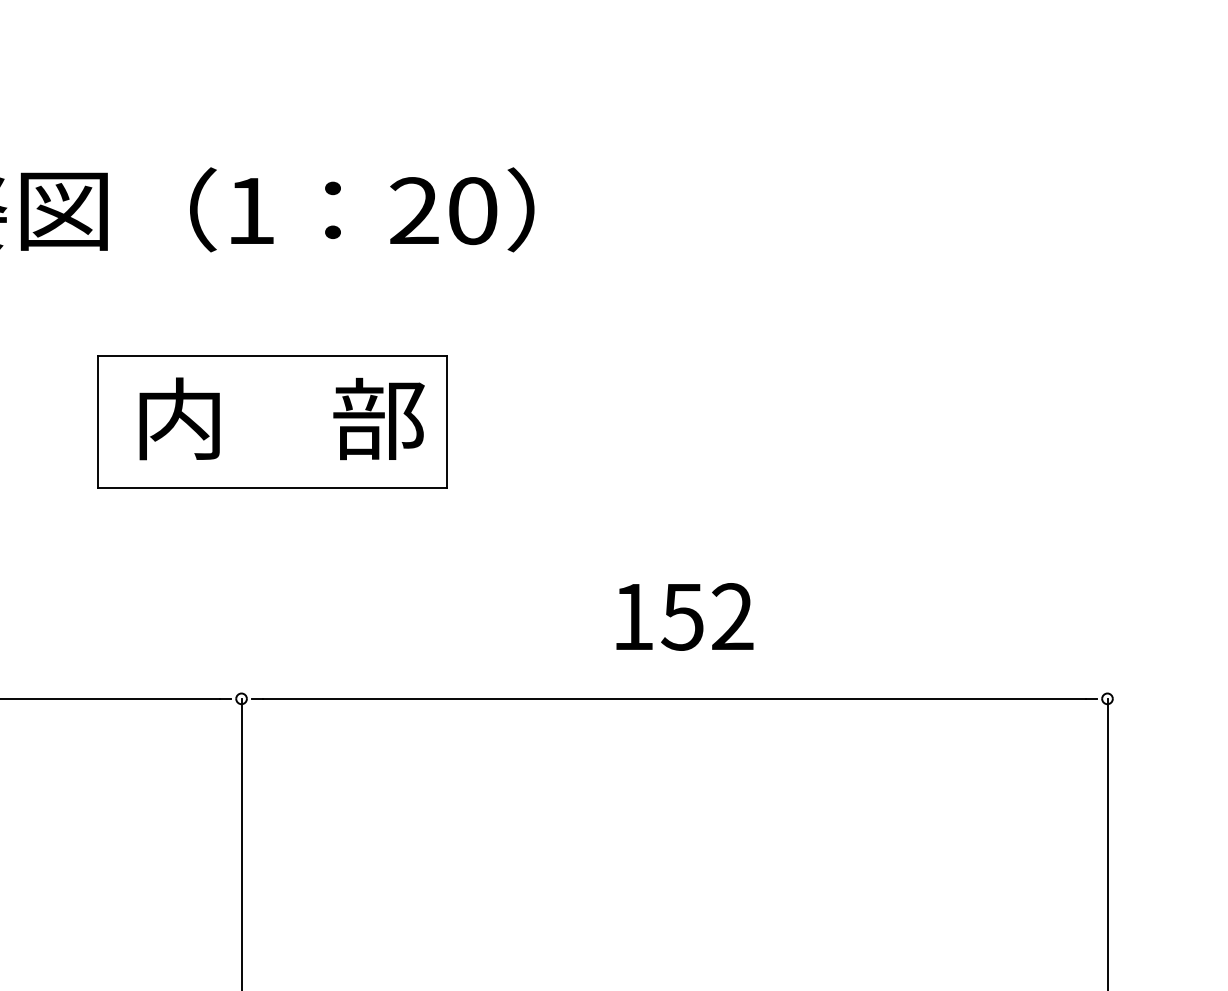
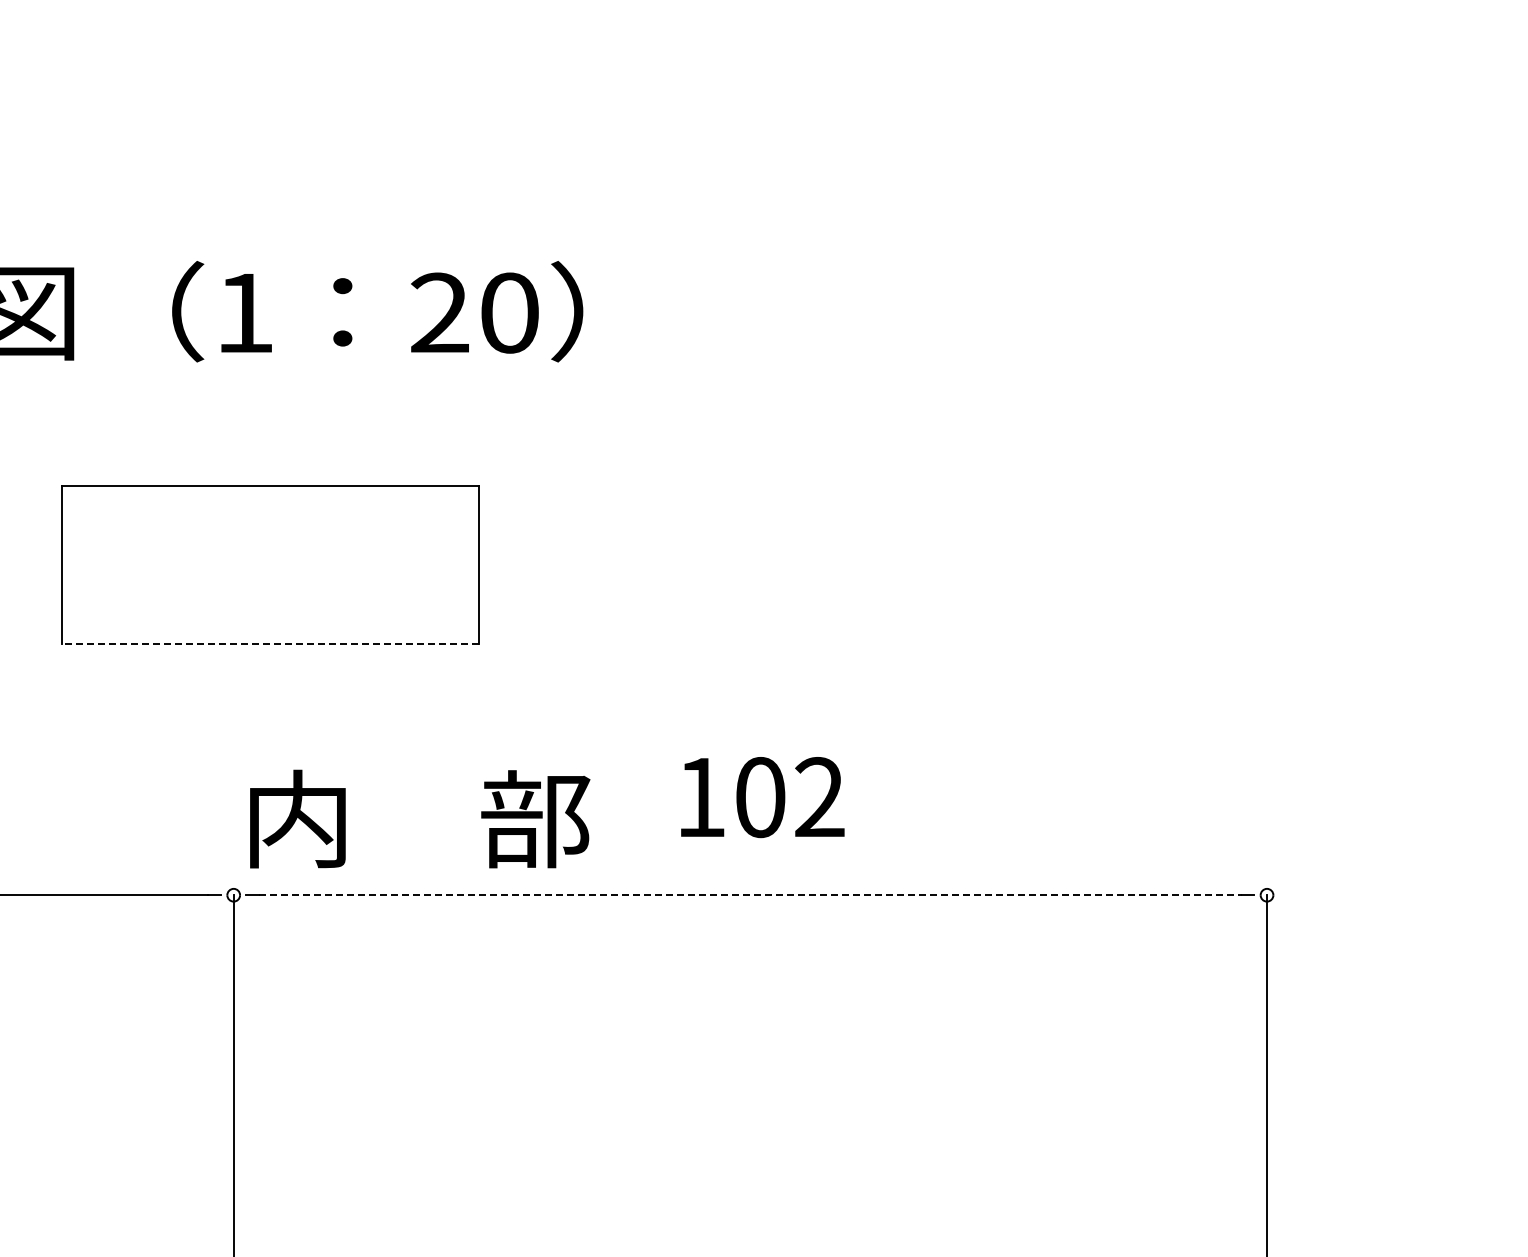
text: (282, 418) -> (420, 818), moved
line: (271, 487) -> (269, 643), solid -> dashed
text: (682, 616) -> (759, 797), 152 -> 102
line: (674, 699) -> (750, 895), solid -> dashed

